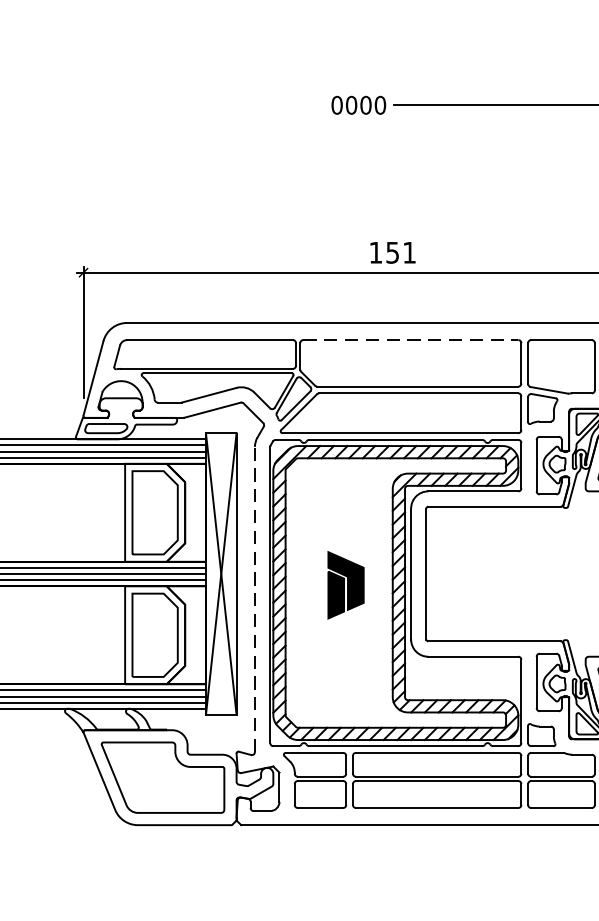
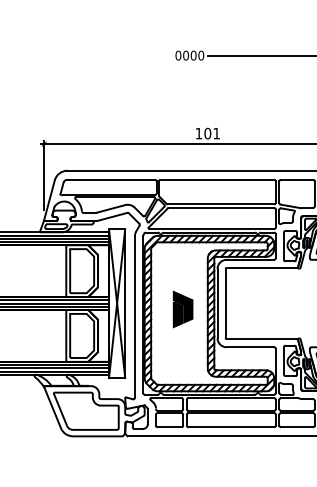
text: (392, 252) -> (207, 133), 151 -> 101
line: (411, 339) -> (217, 179), dashed -> solid
line: (254, 598) -> (134, 316), dashed -> solid

